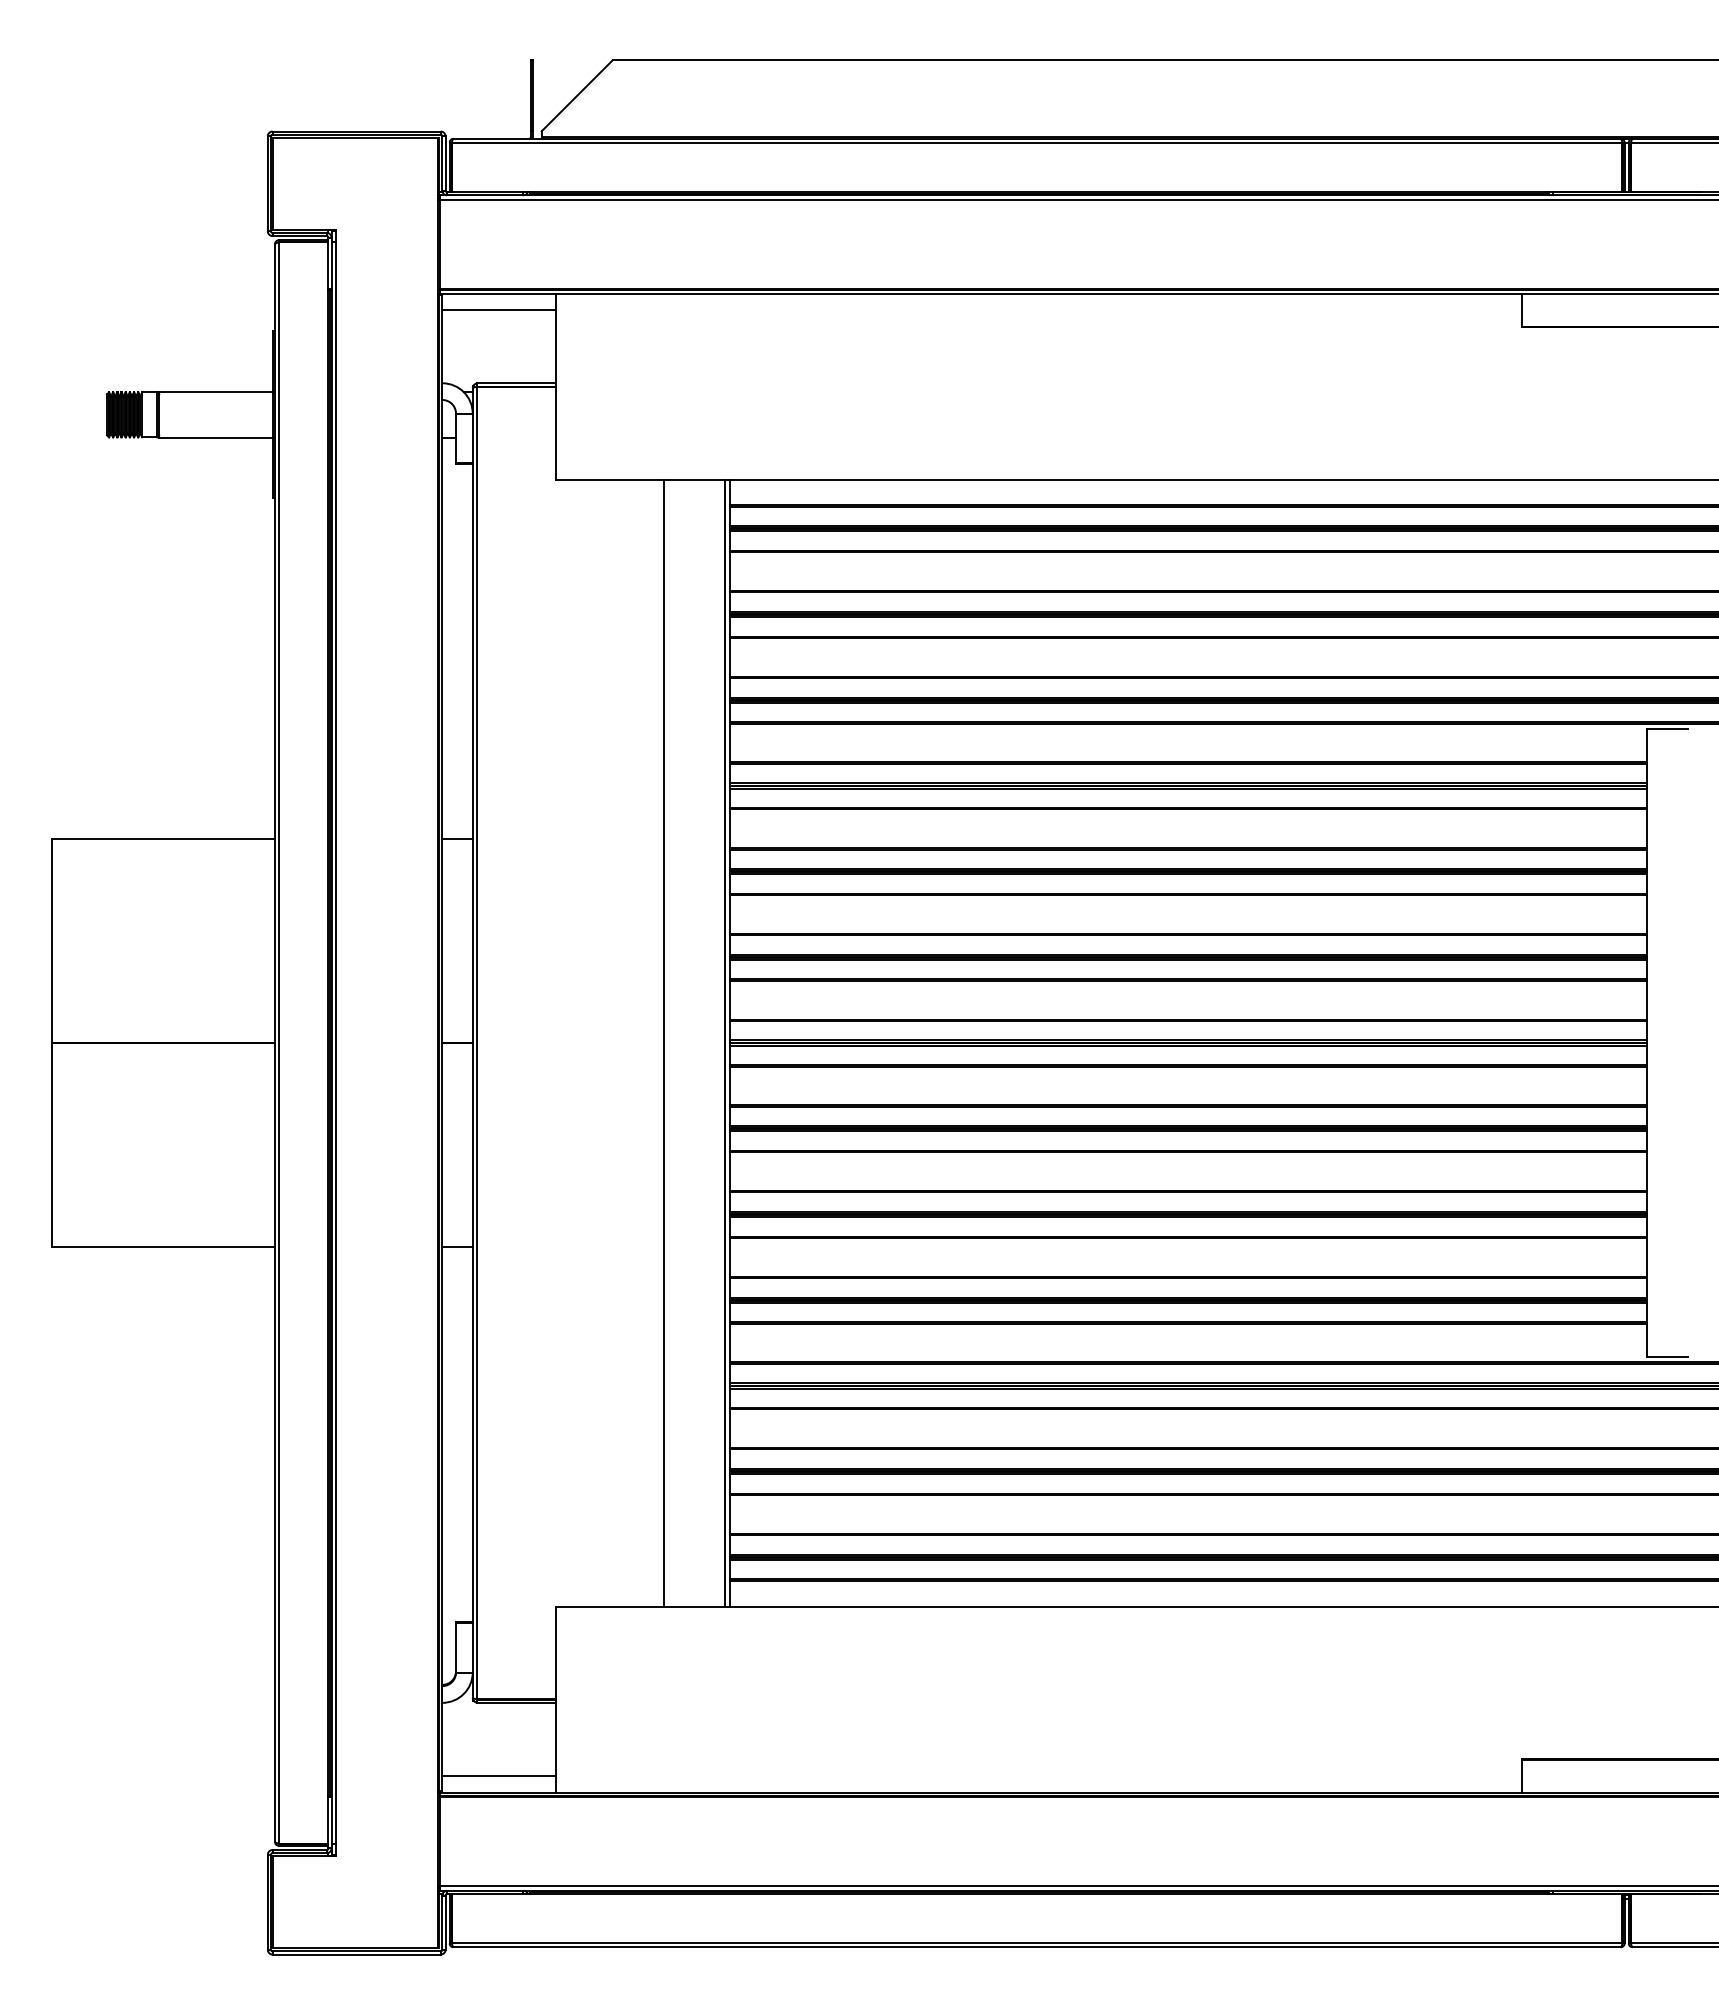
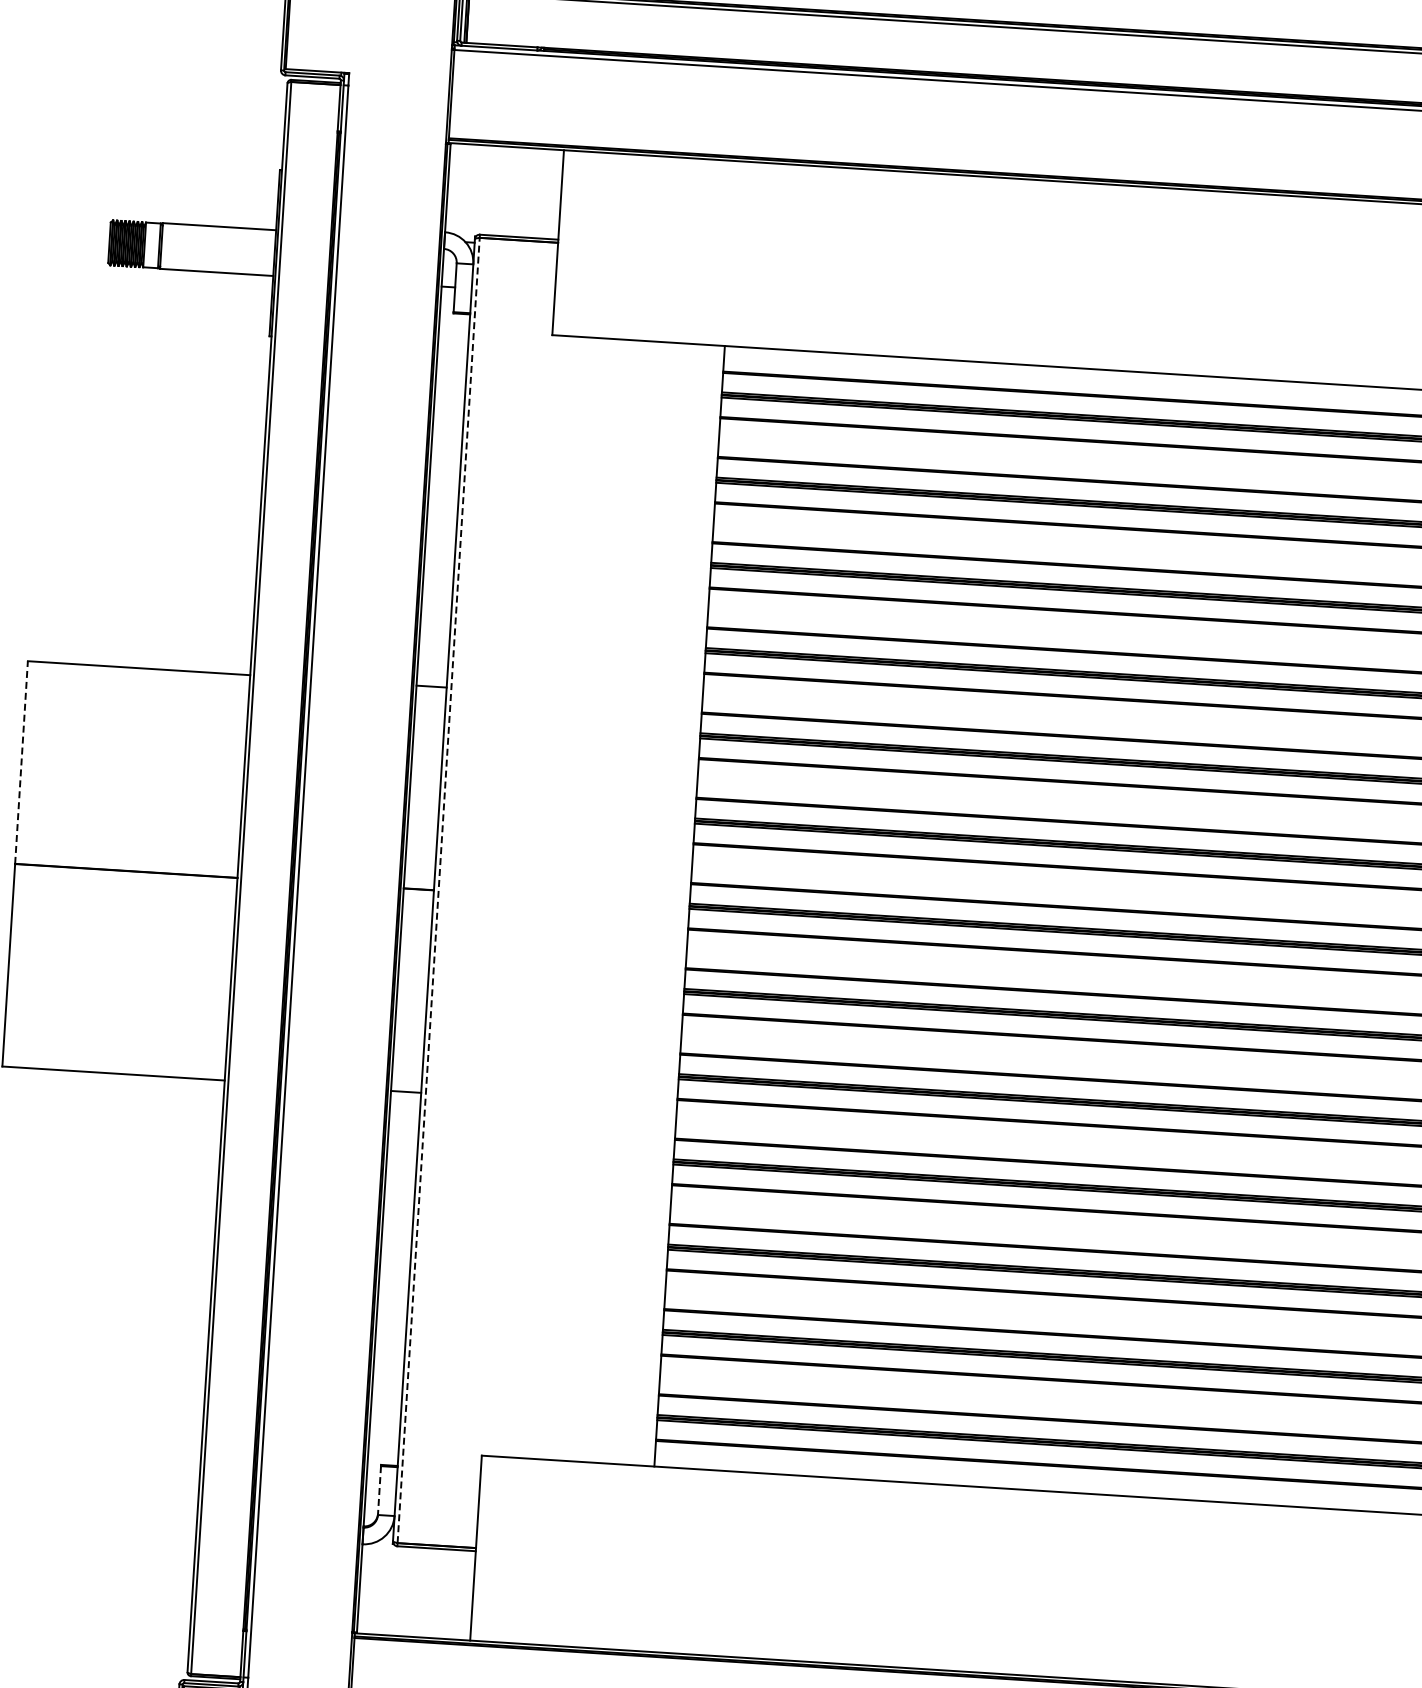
line: (499, 310) -> (506, 163), removed
line: (51, 941) -> (21, 762), solid -> dashed
line: (477, 1042) -> (438, 889), solid -> dashed
line: (664, 1042) -> (624, 901), removed
line: (725, 1042) -> (685, 905), removed
line: (456, 1647) -> (380, 1490), solid -> dashed
line: (499, 1775) -> (414, 1620), removed

